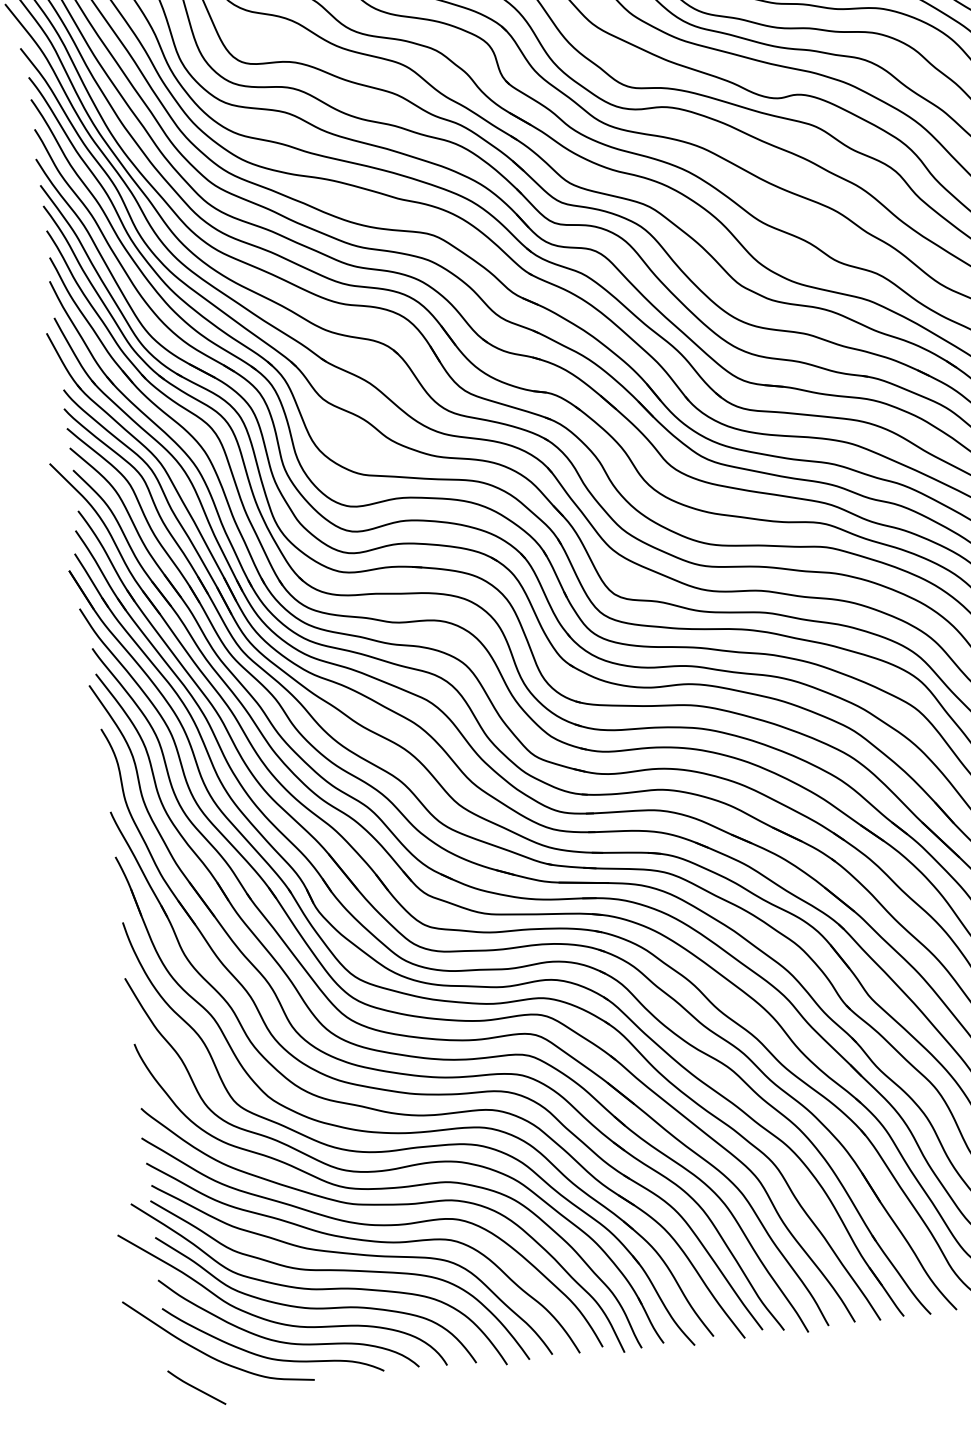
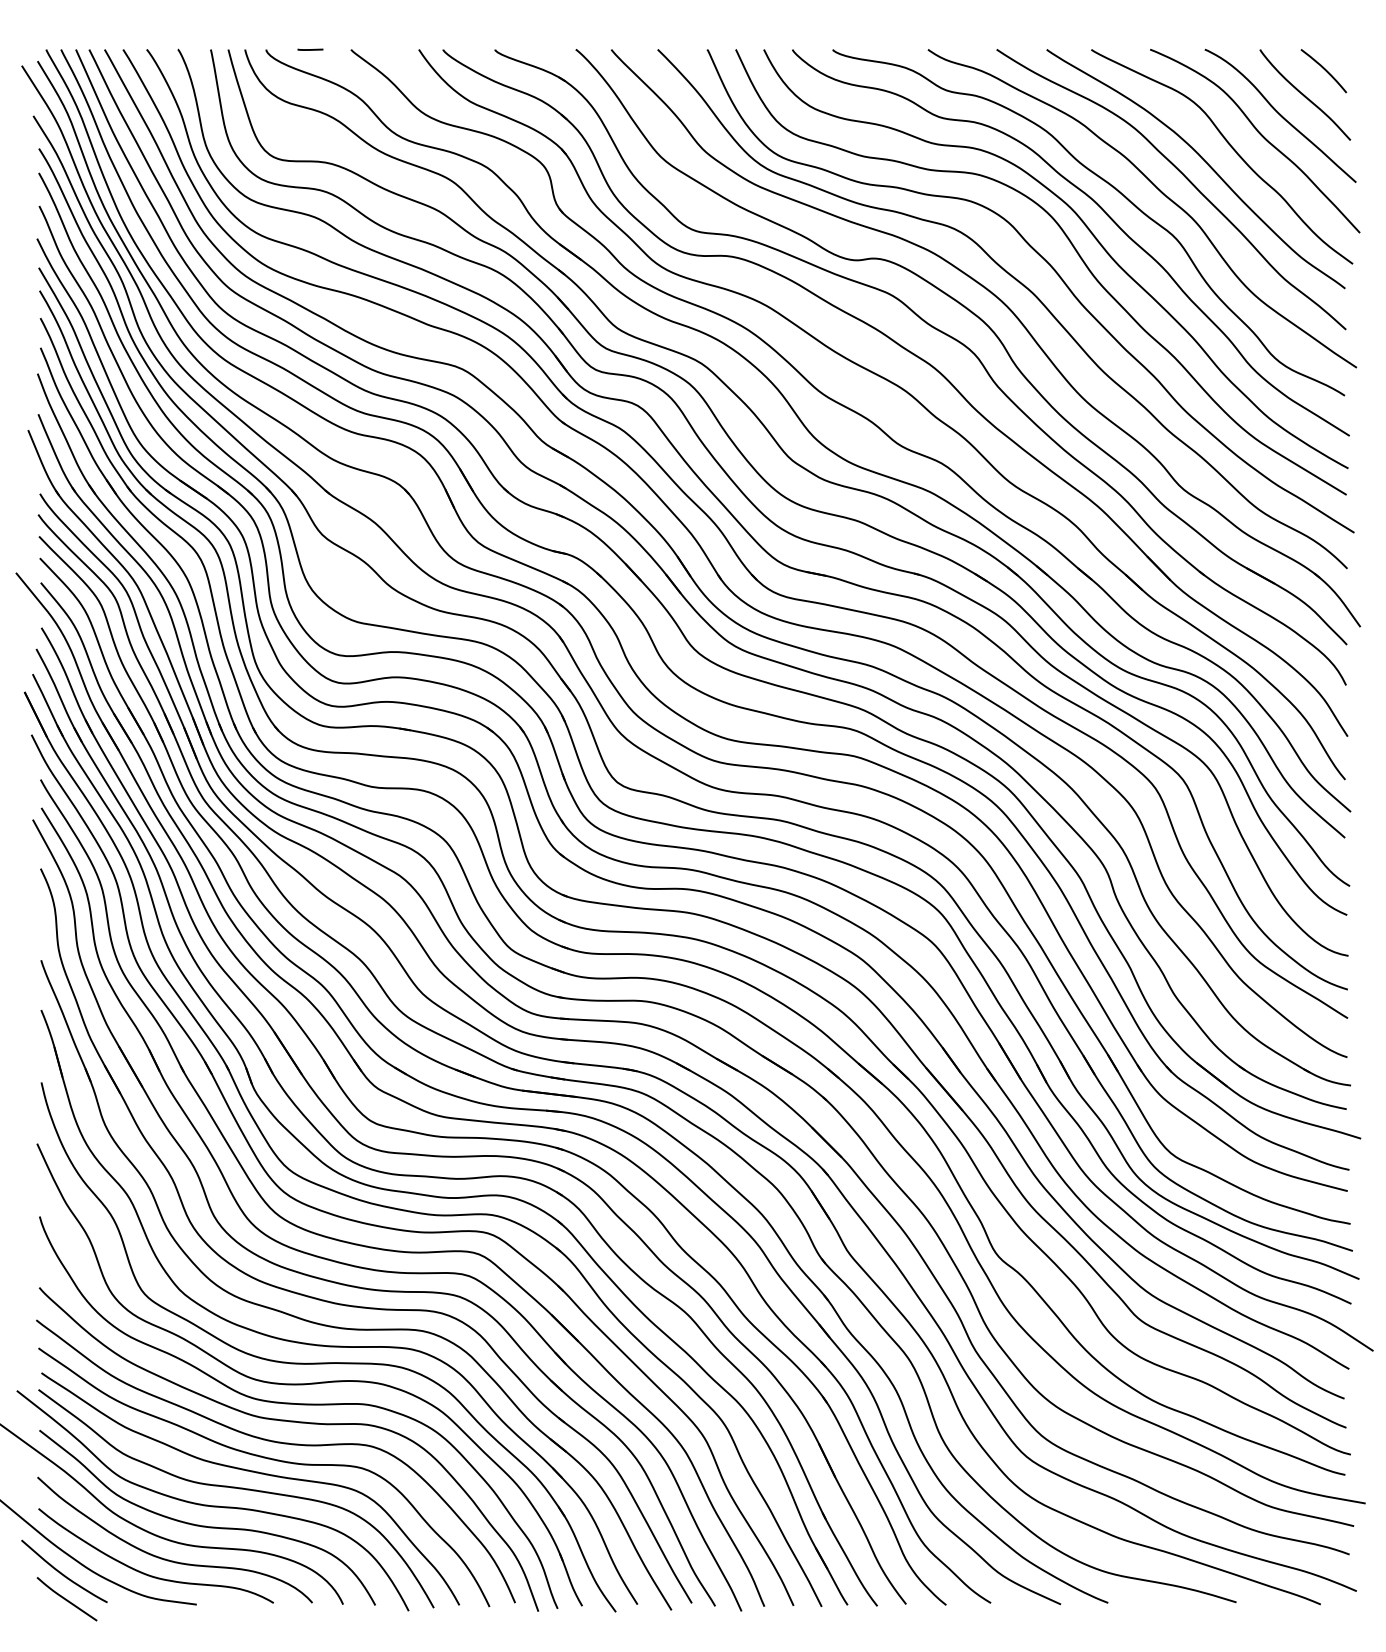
curve: (190, 1364) -> (62, 1573), added

